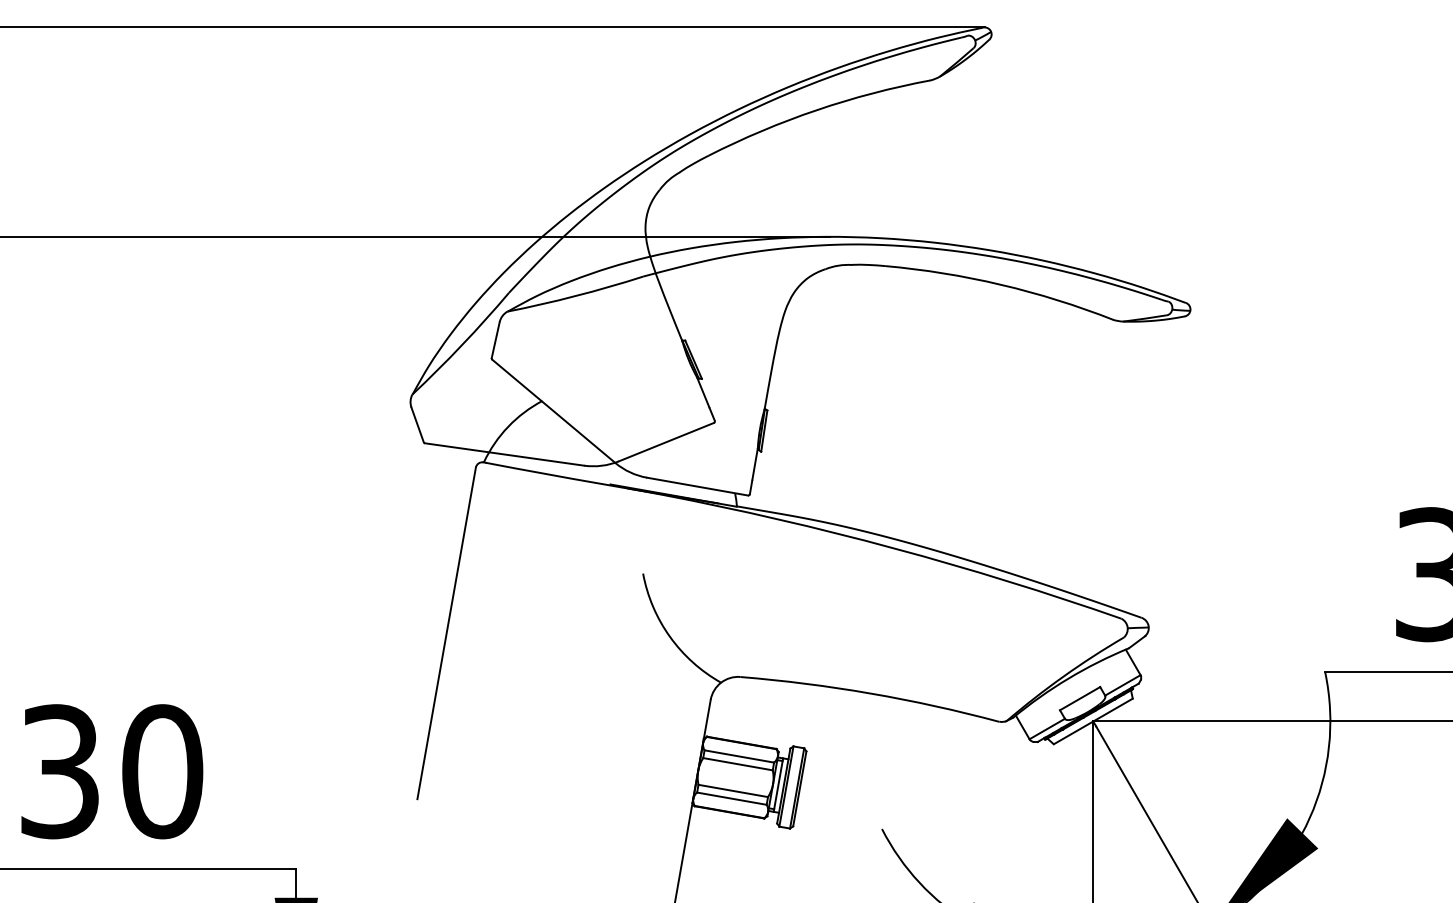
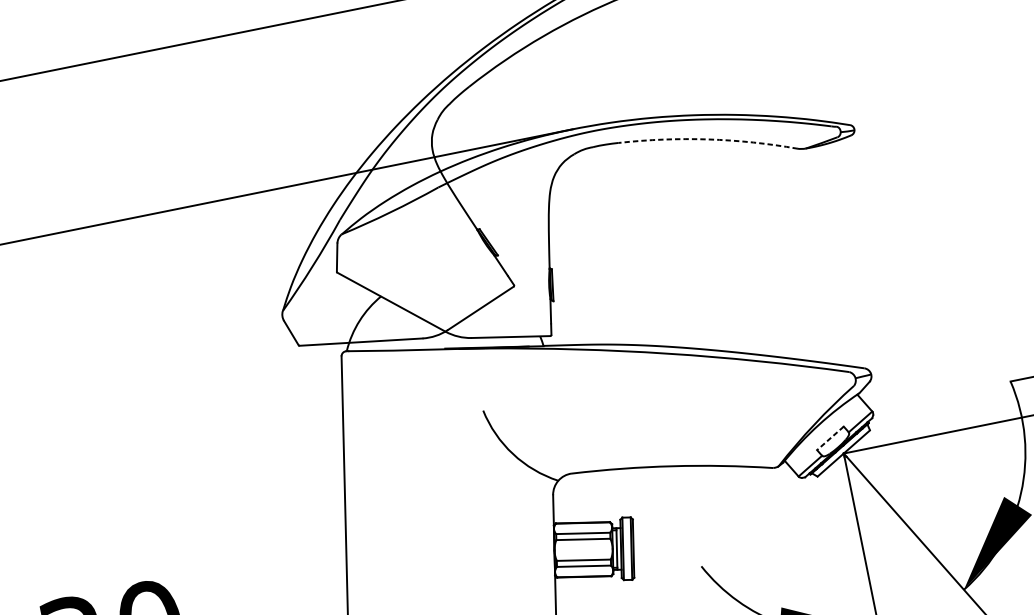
arc: (1001, 284) -> (708, 139), solid -> dashed
line: (1079, 698) -> (829, 438), solid -> dashed

